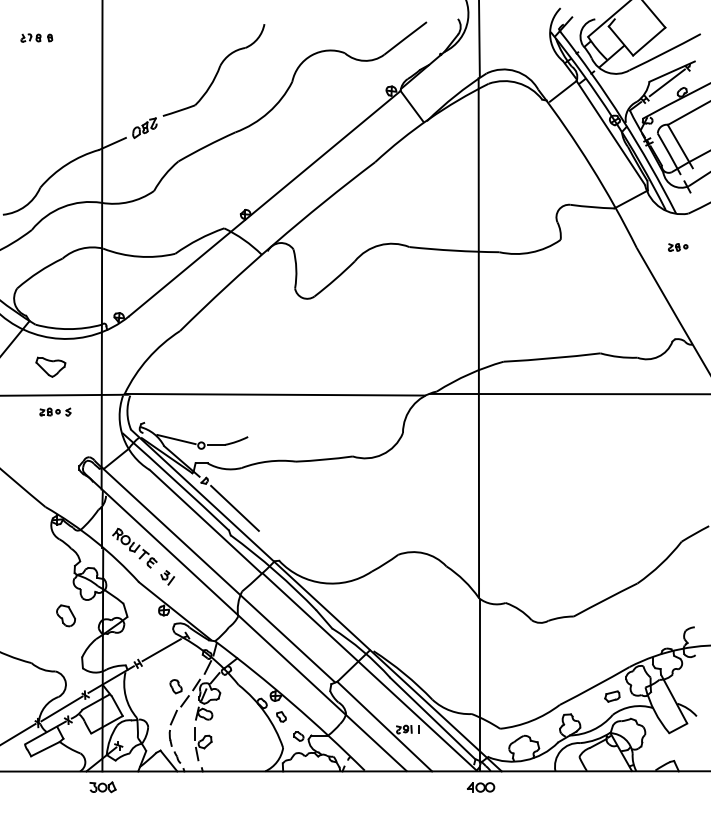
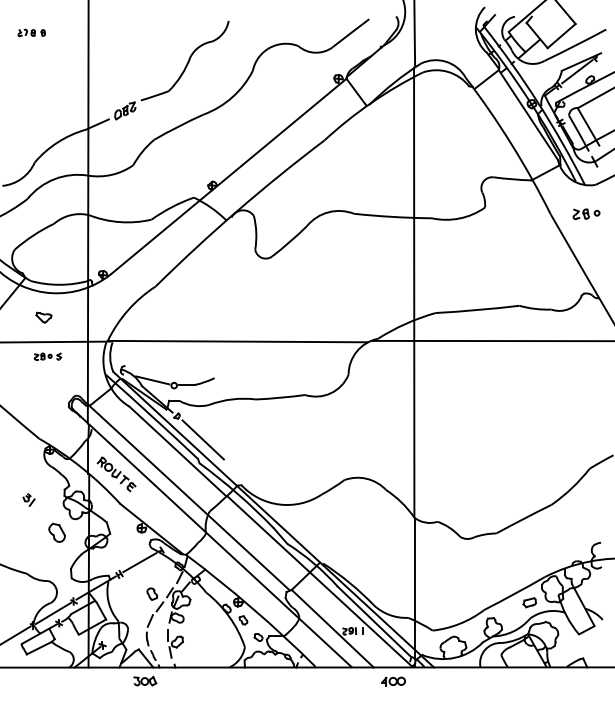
part: (678, 247) -> (586, 214), size x1.6
part: (50, 366) -> (43, 317), size x0.6
part: (167, 577) -> (28, 499), moved
part: (102, 787) -> (144, 681), moved
part: (481, 787) -> (394, 681), moved

